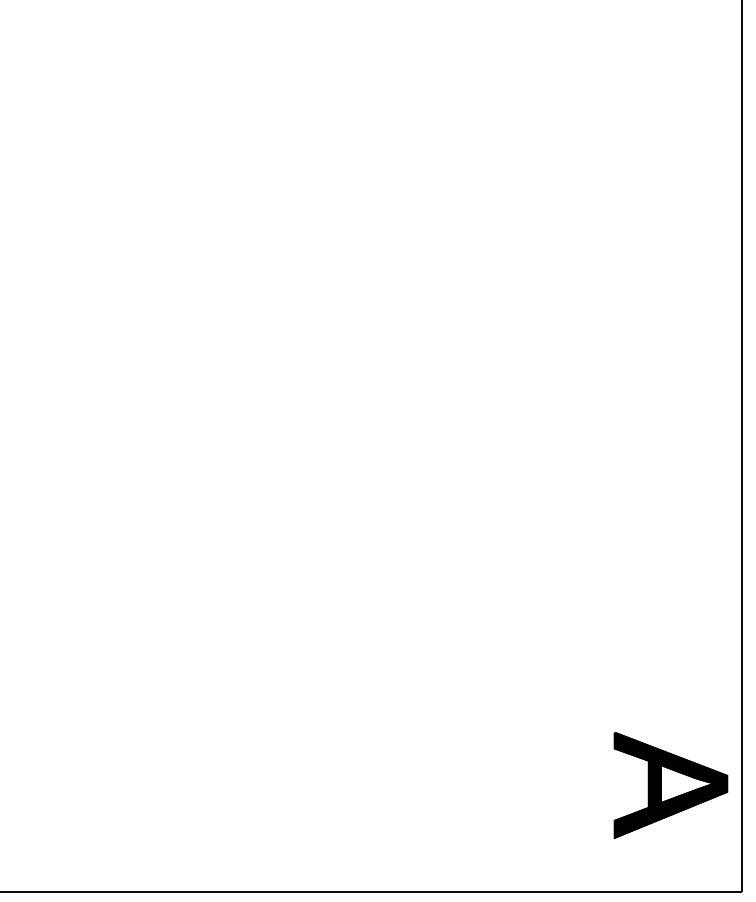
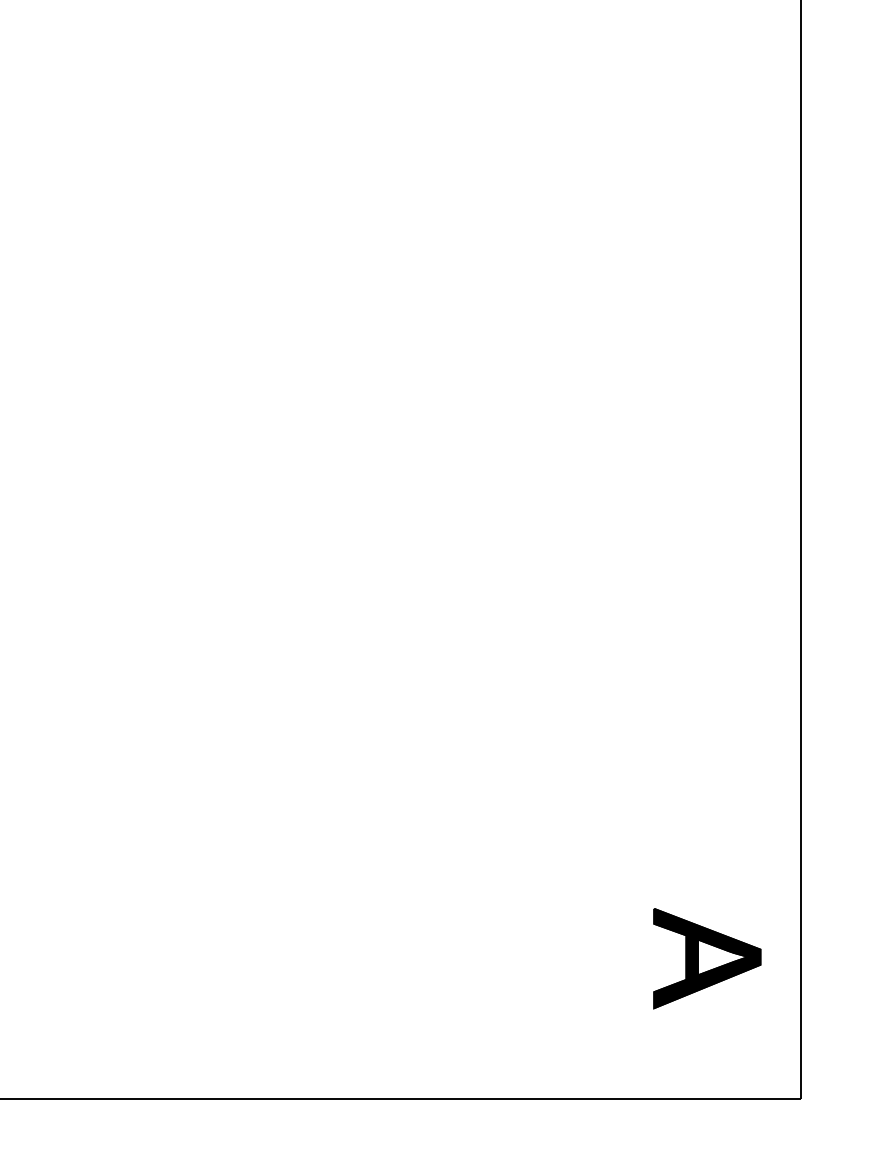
part: (670, 785) -> (706, 958), size x0.71

